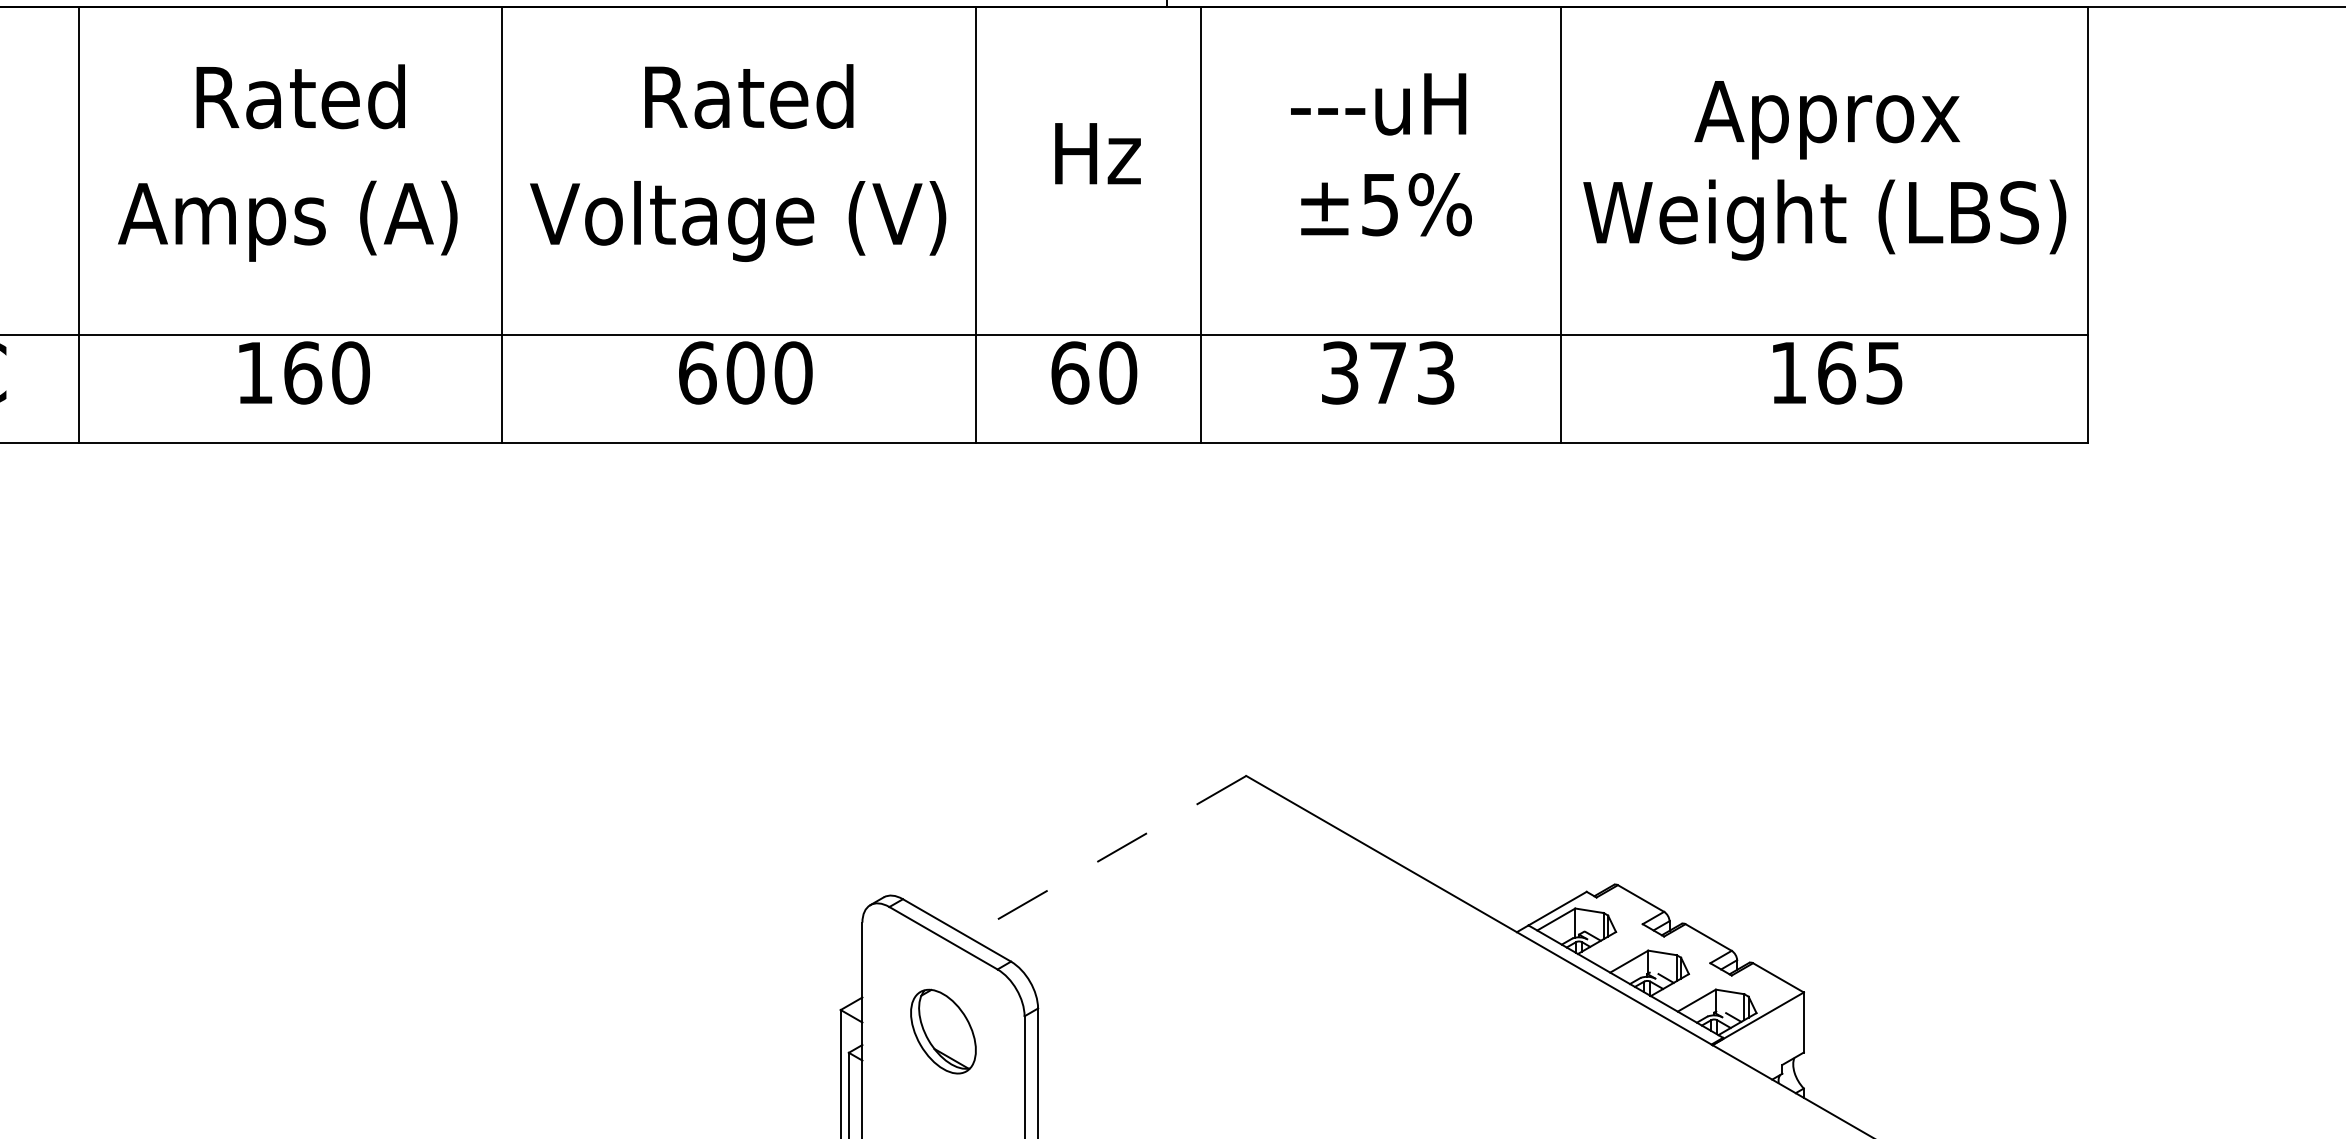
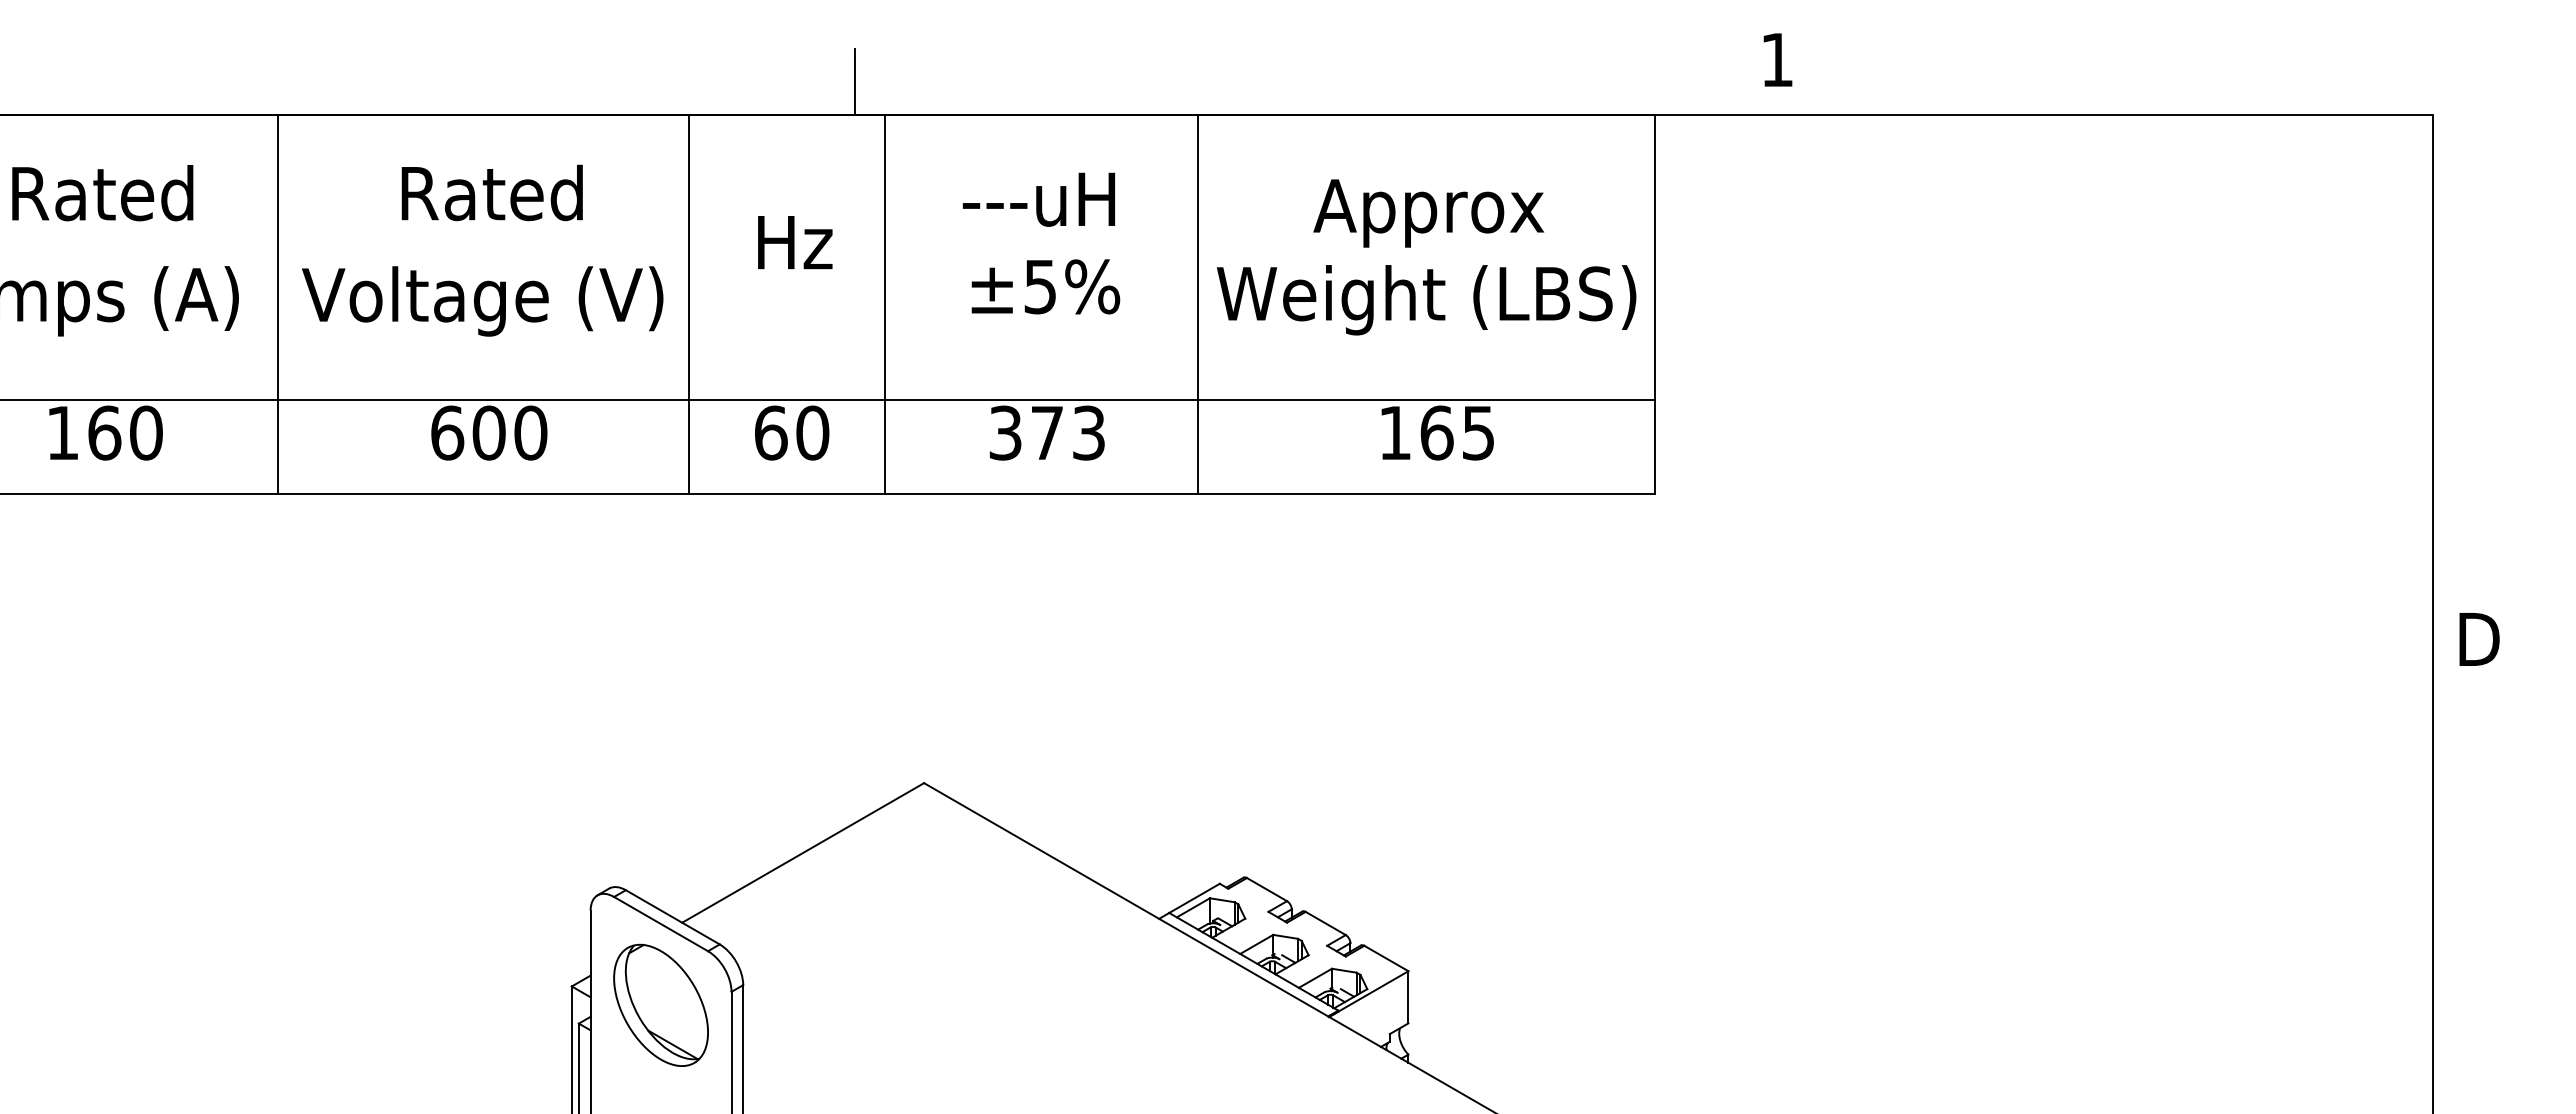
line: (1107, 855) -> (803, 852), dashed -> solid
part: (942, 1030) -> (660, 1004), size x1.67

